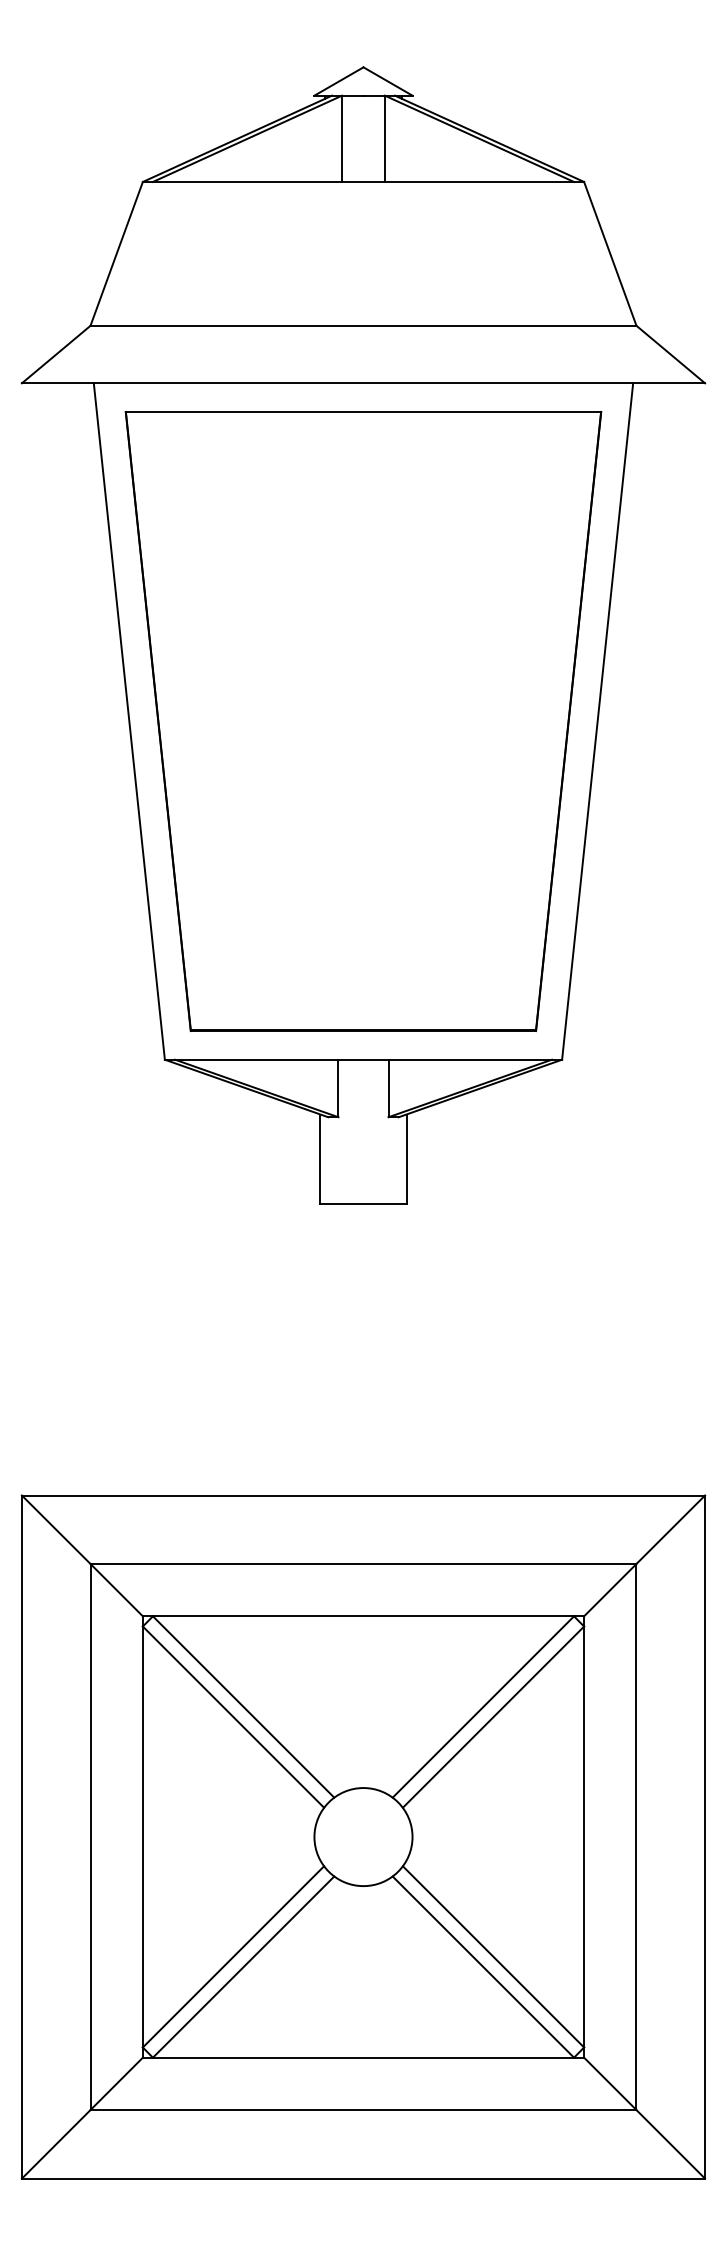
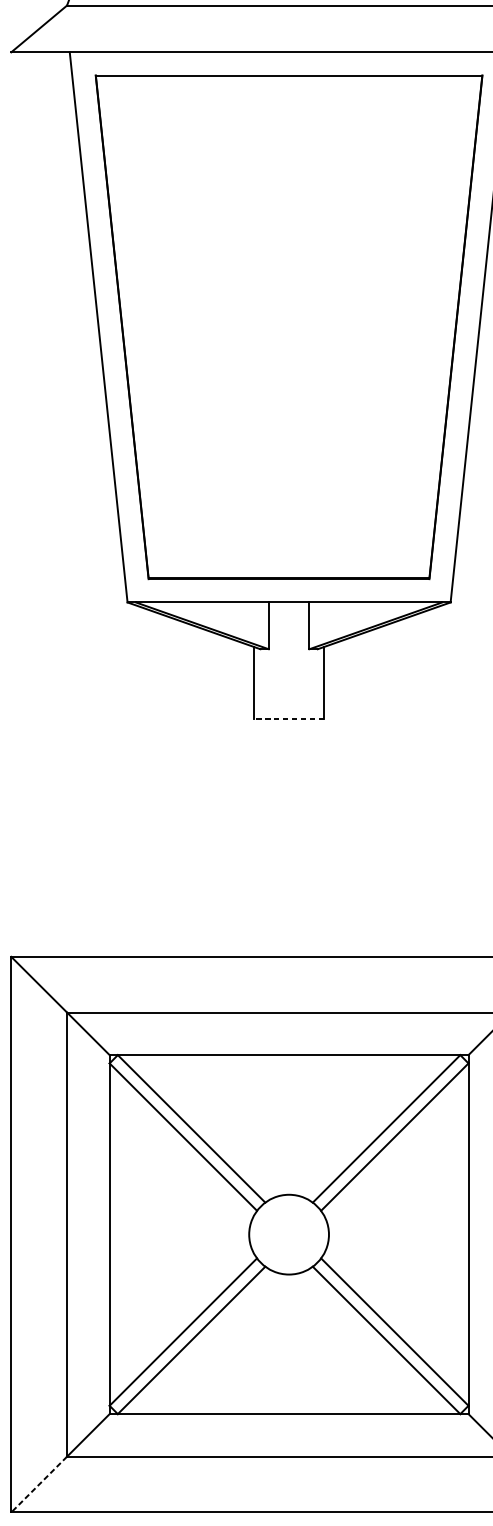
line: (363, 1203) -> (289, 719), solid -> dashed
line: (56, 2144) -> (39, 1484), solid -> dashed

